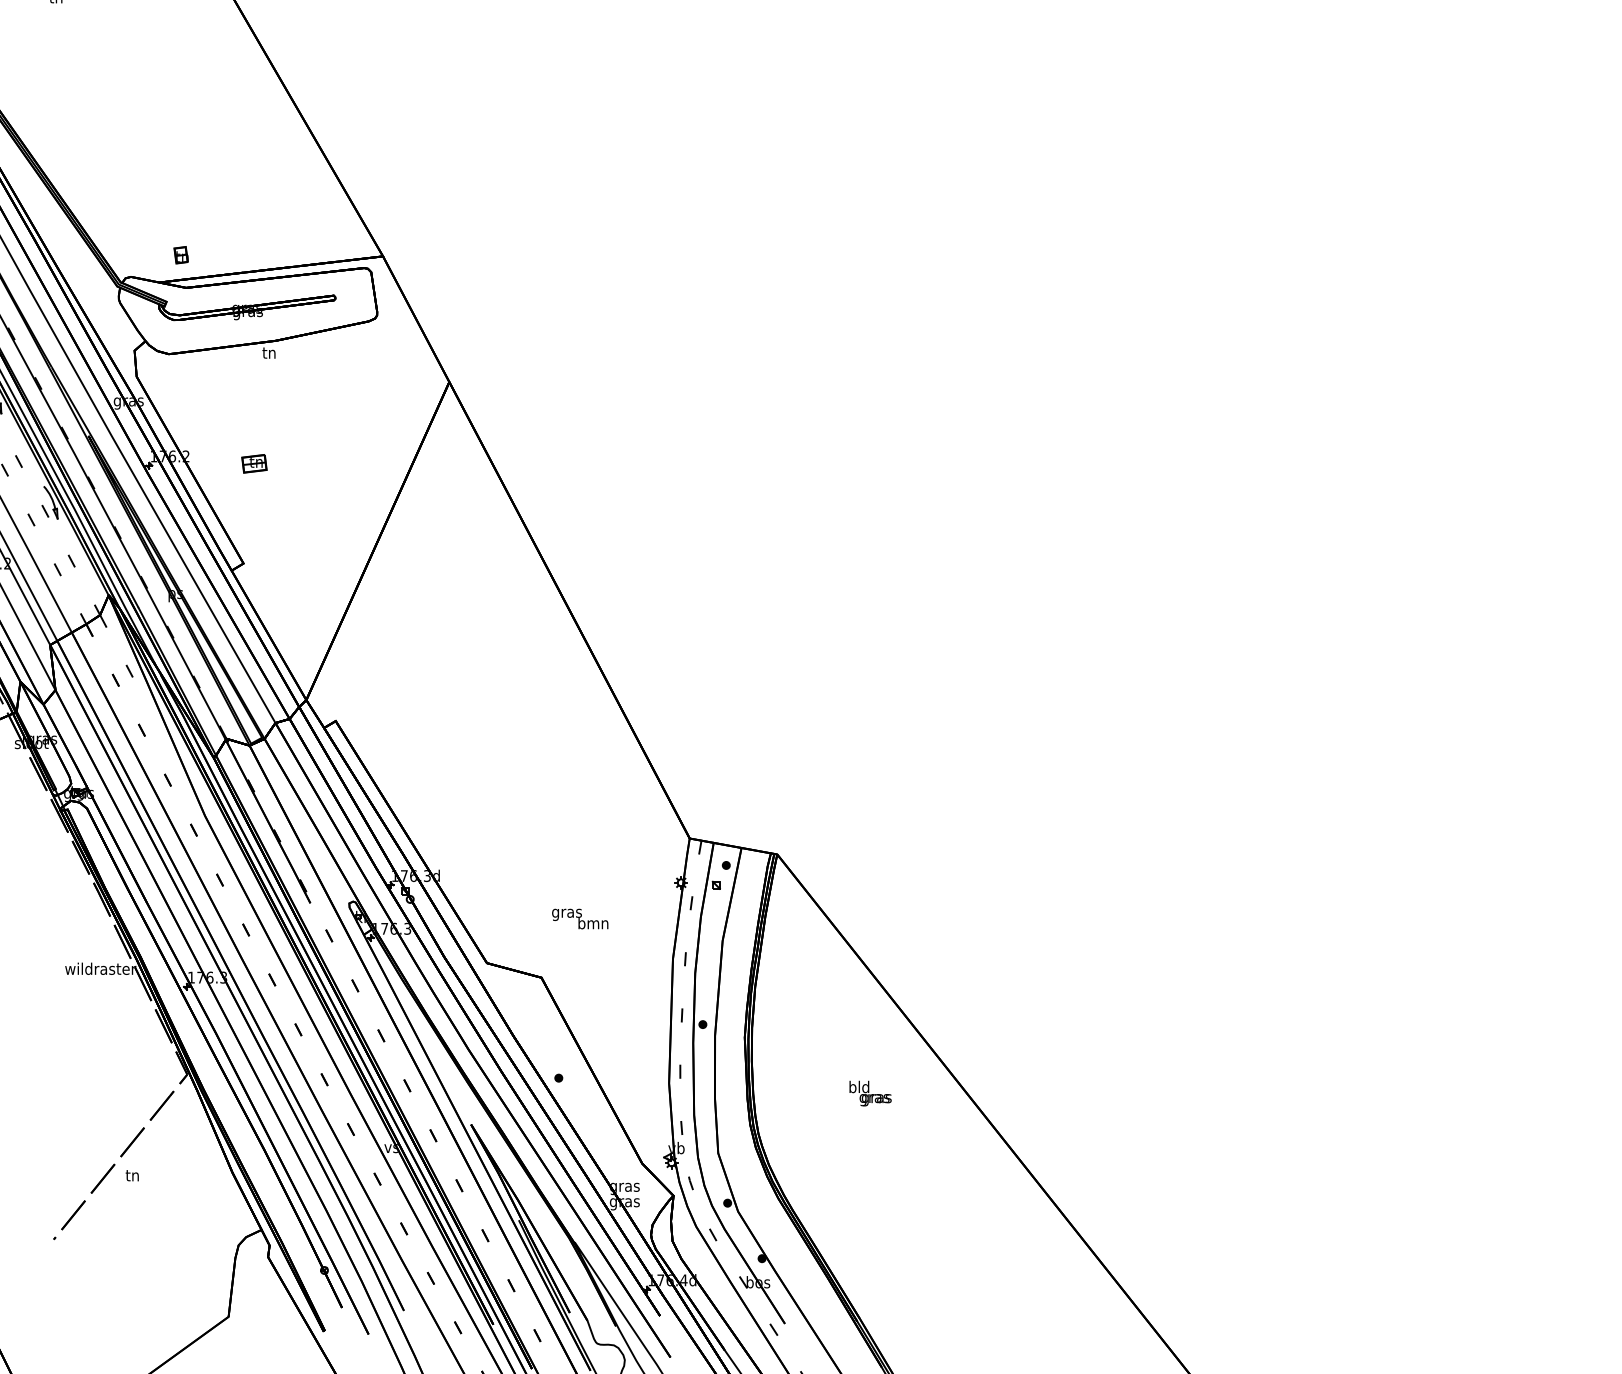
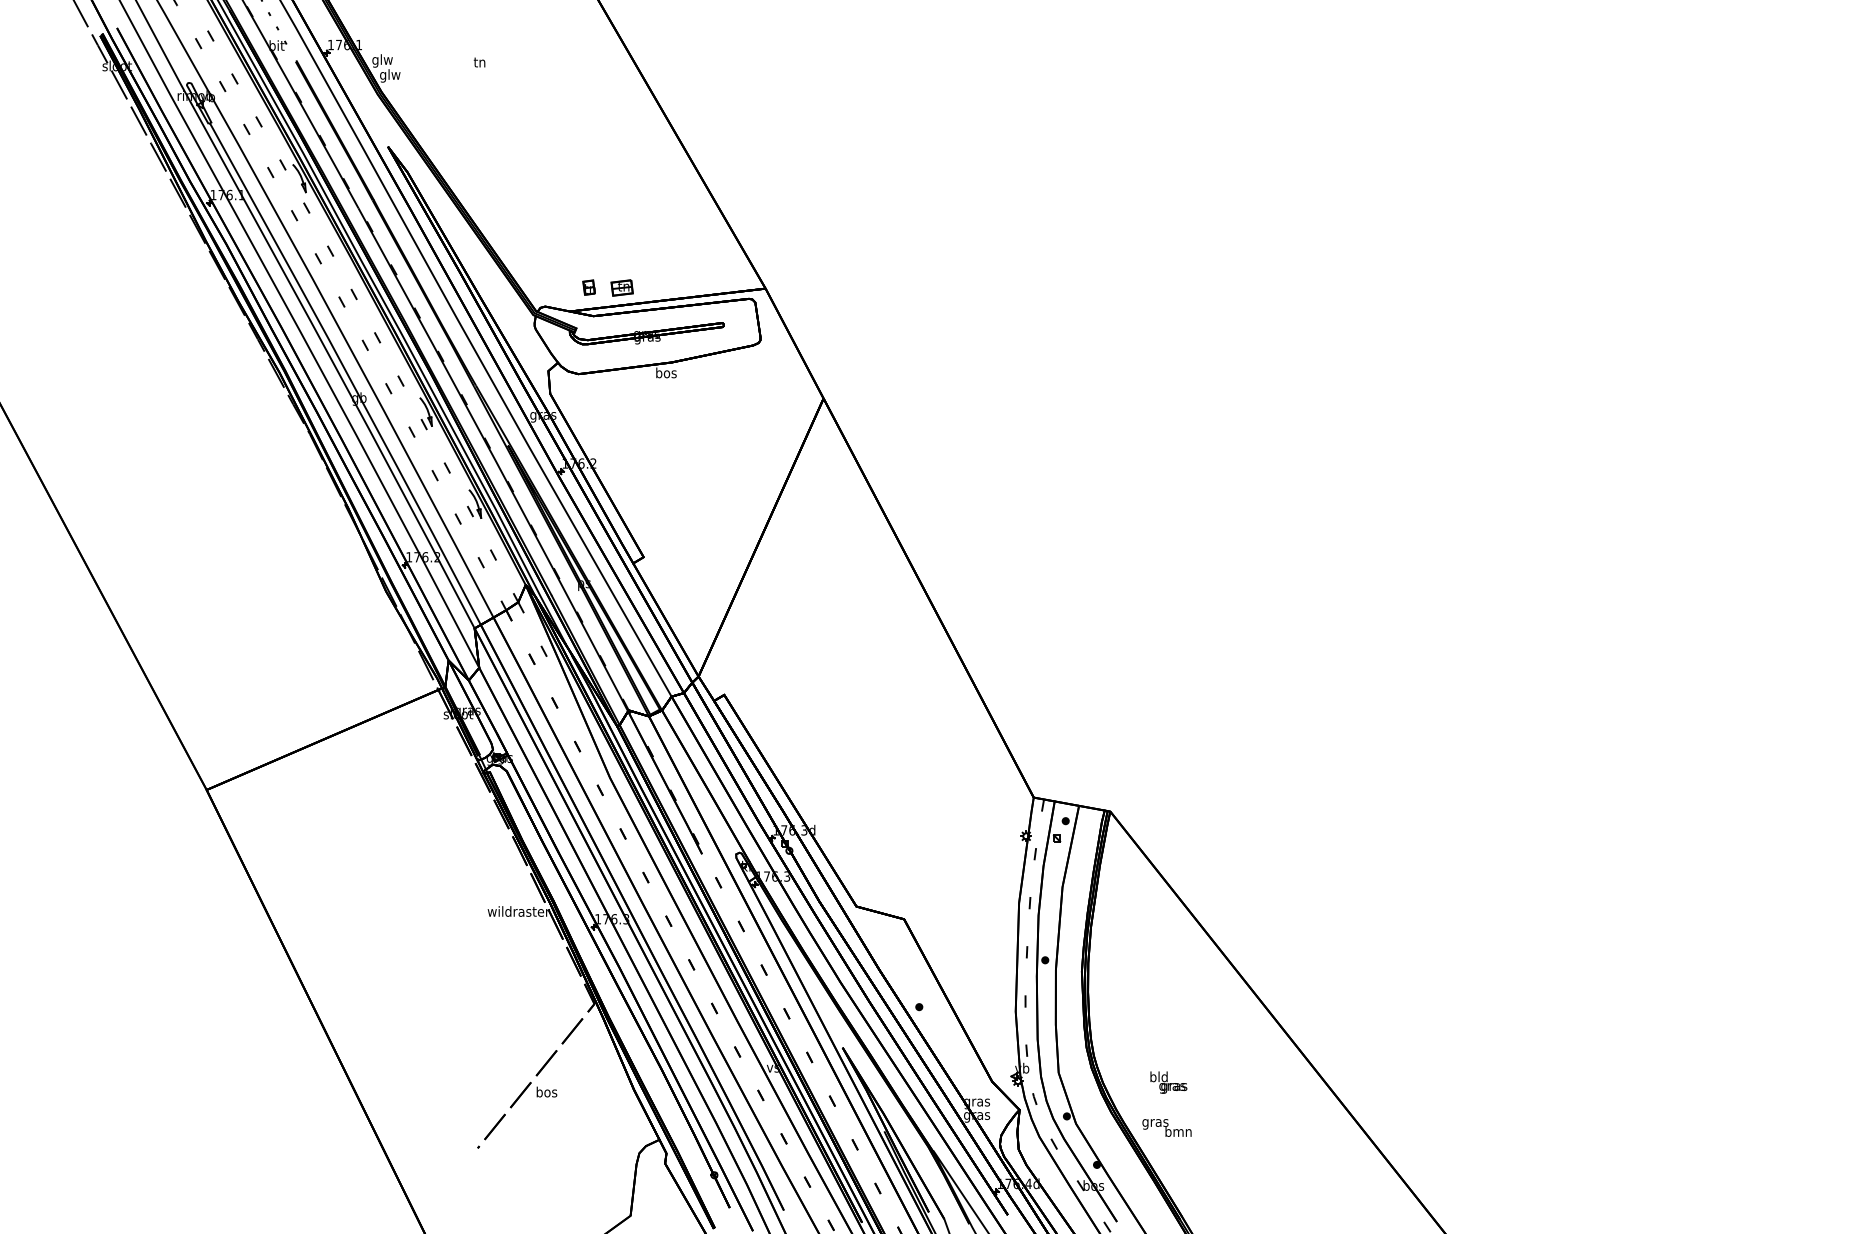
text: (269, 352) -> (666, 372), tn -> bos
part: (253, 463) -> (621, 287), moved
text: (579, 918) -> (1166, 1127), moved
text: (870, 1093) -> (1168, 1082), moved
text: (132, 1174) -> (546, 1091), tn -> bos

